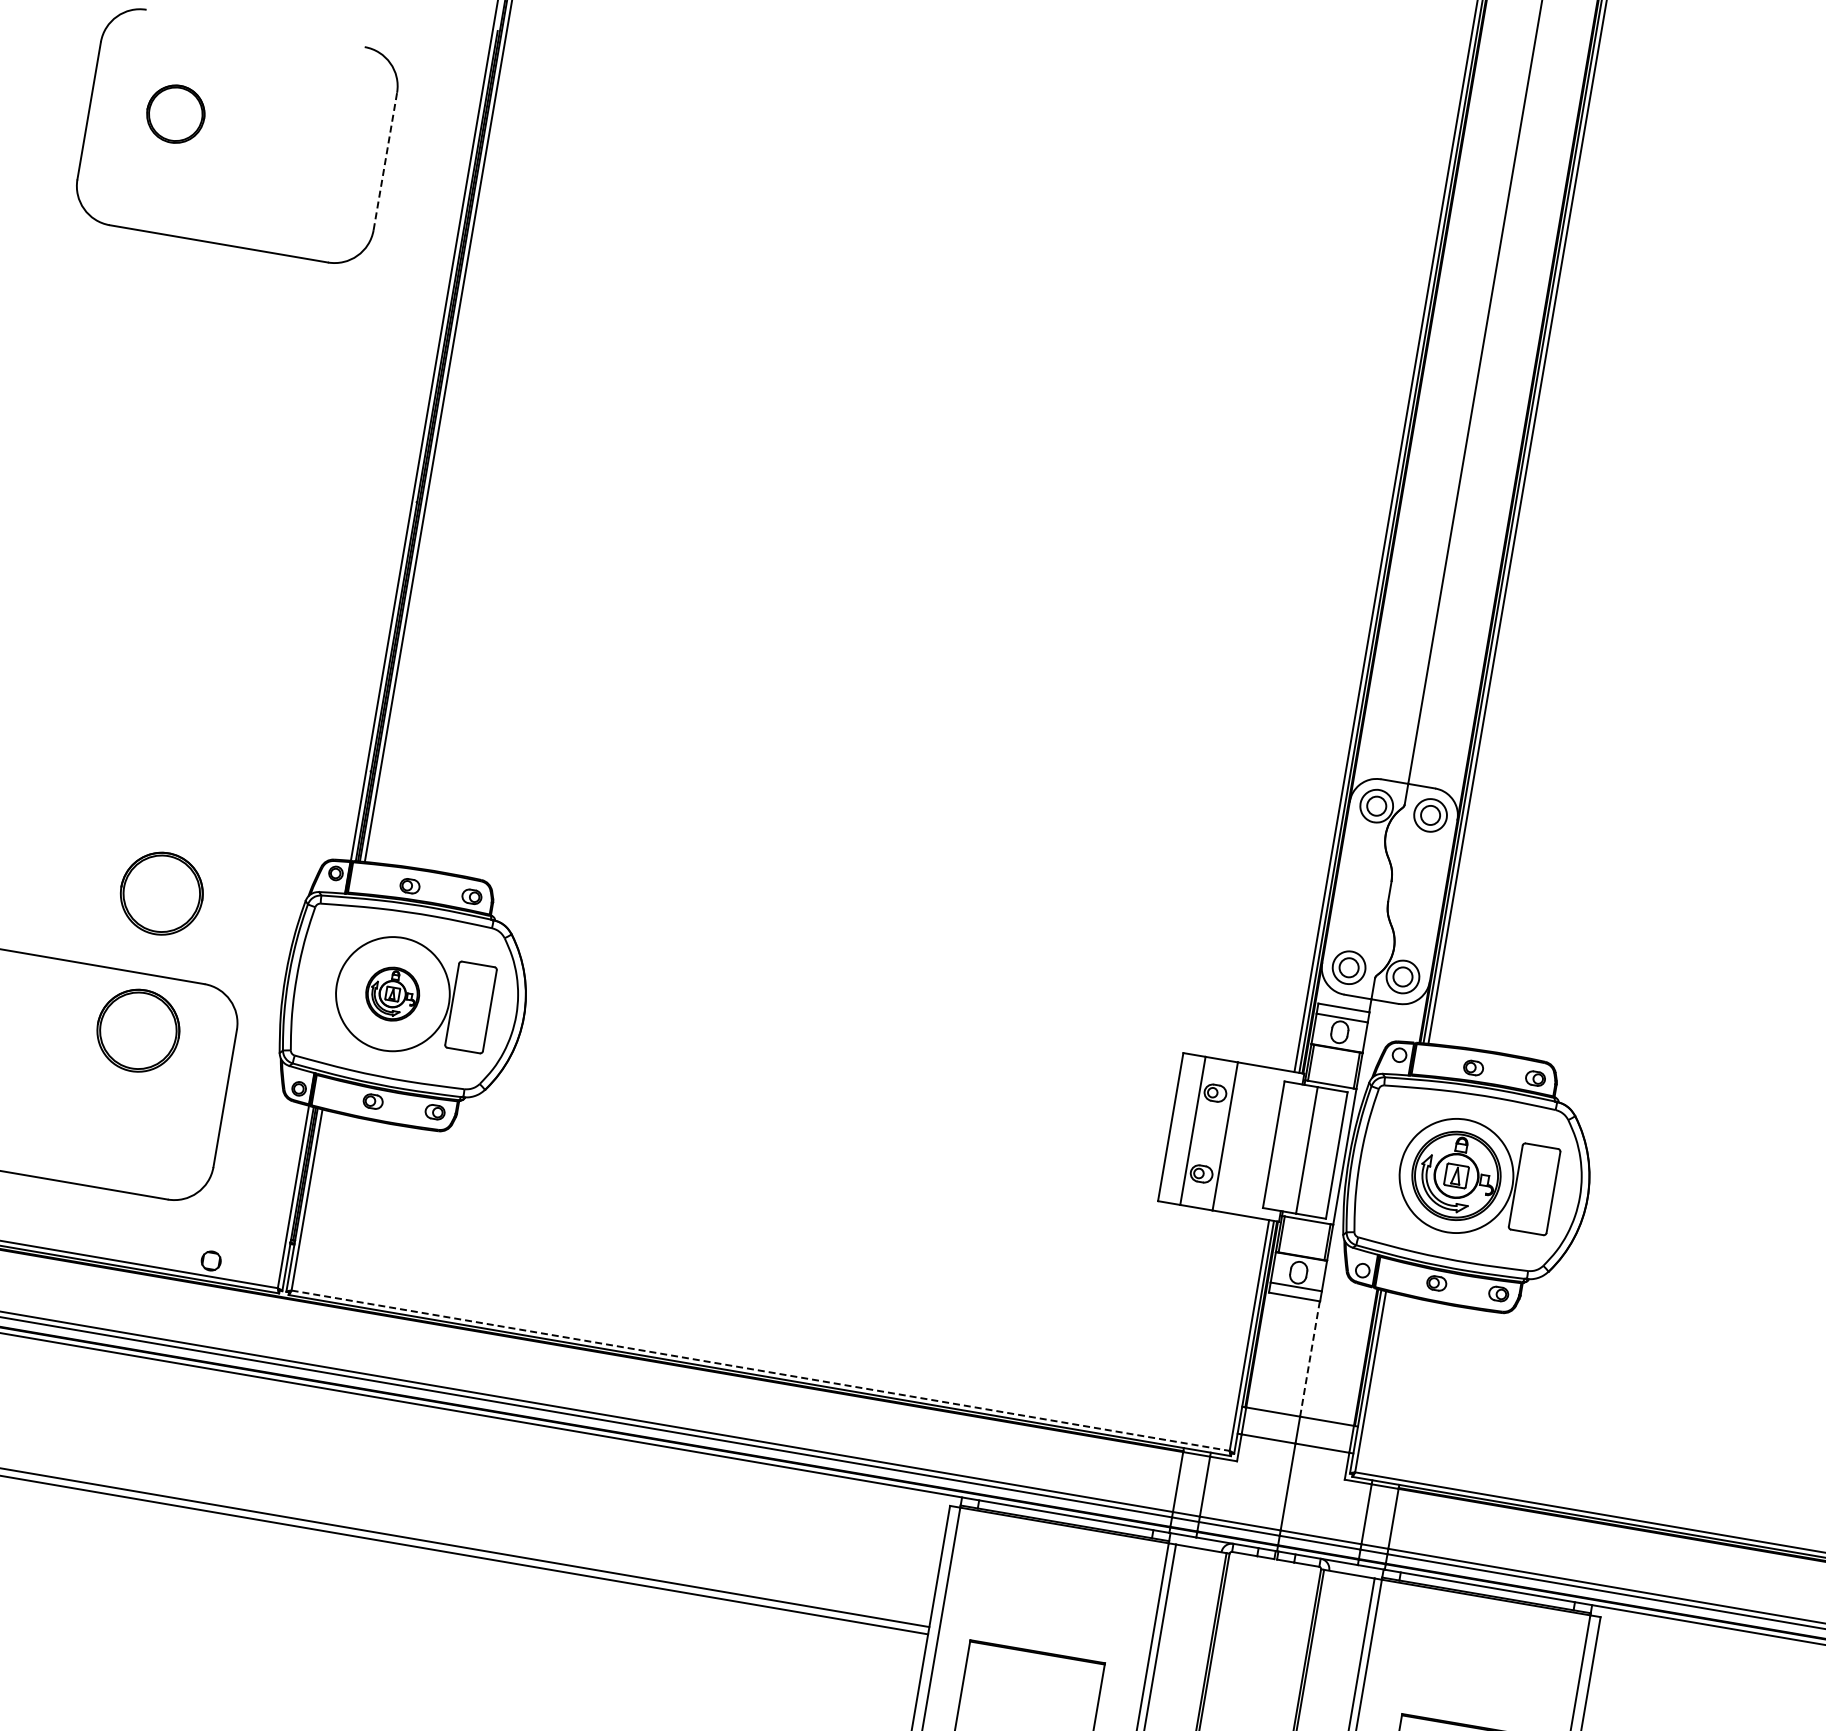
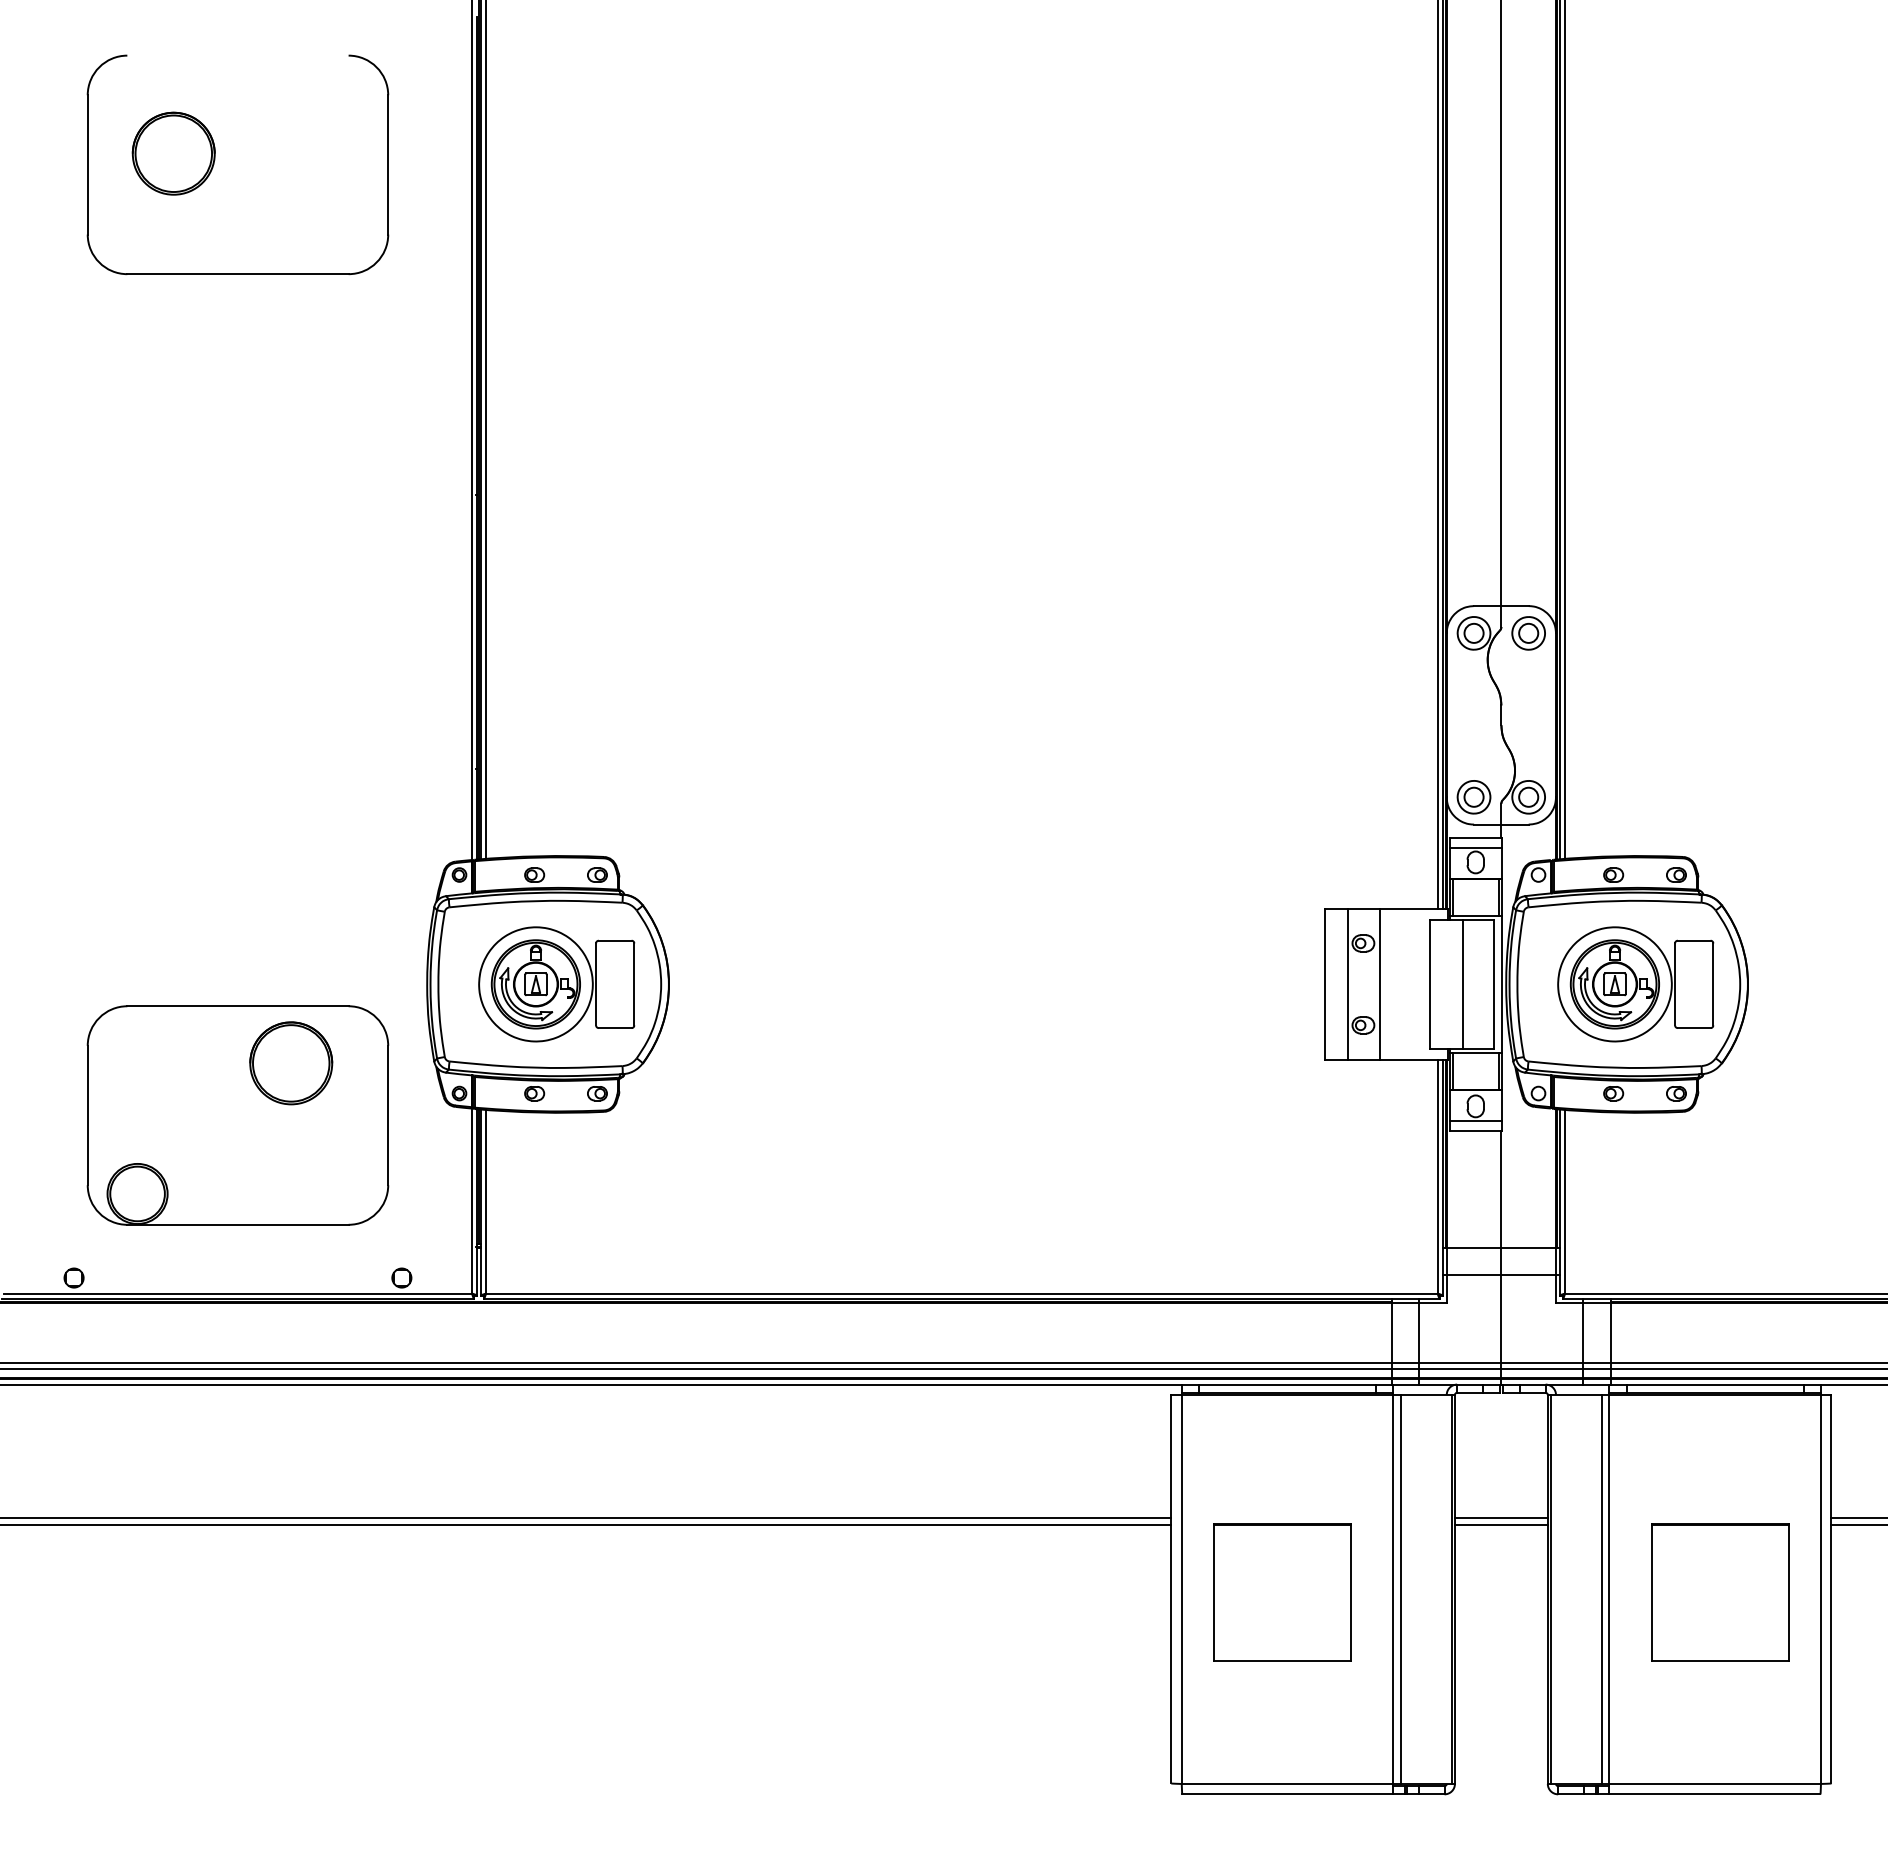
part: (175, 114) -> (173, 153), size x1.43
line: (385, 161) -> (388, 164), dashed -> solid
part: (162, 893) -> (291, 924), removed
part: (392, 994) -> (535, 984), size x1.67
line: (1310, 1359) -> (1501, 1189), dashed -> solid
line: (760, 1370) -> (961, 1293), dashed -> solid
line: (1253, 1682) -> (1500, 1517), added
line: (1252, 1690) -> (1500, 1525), added

